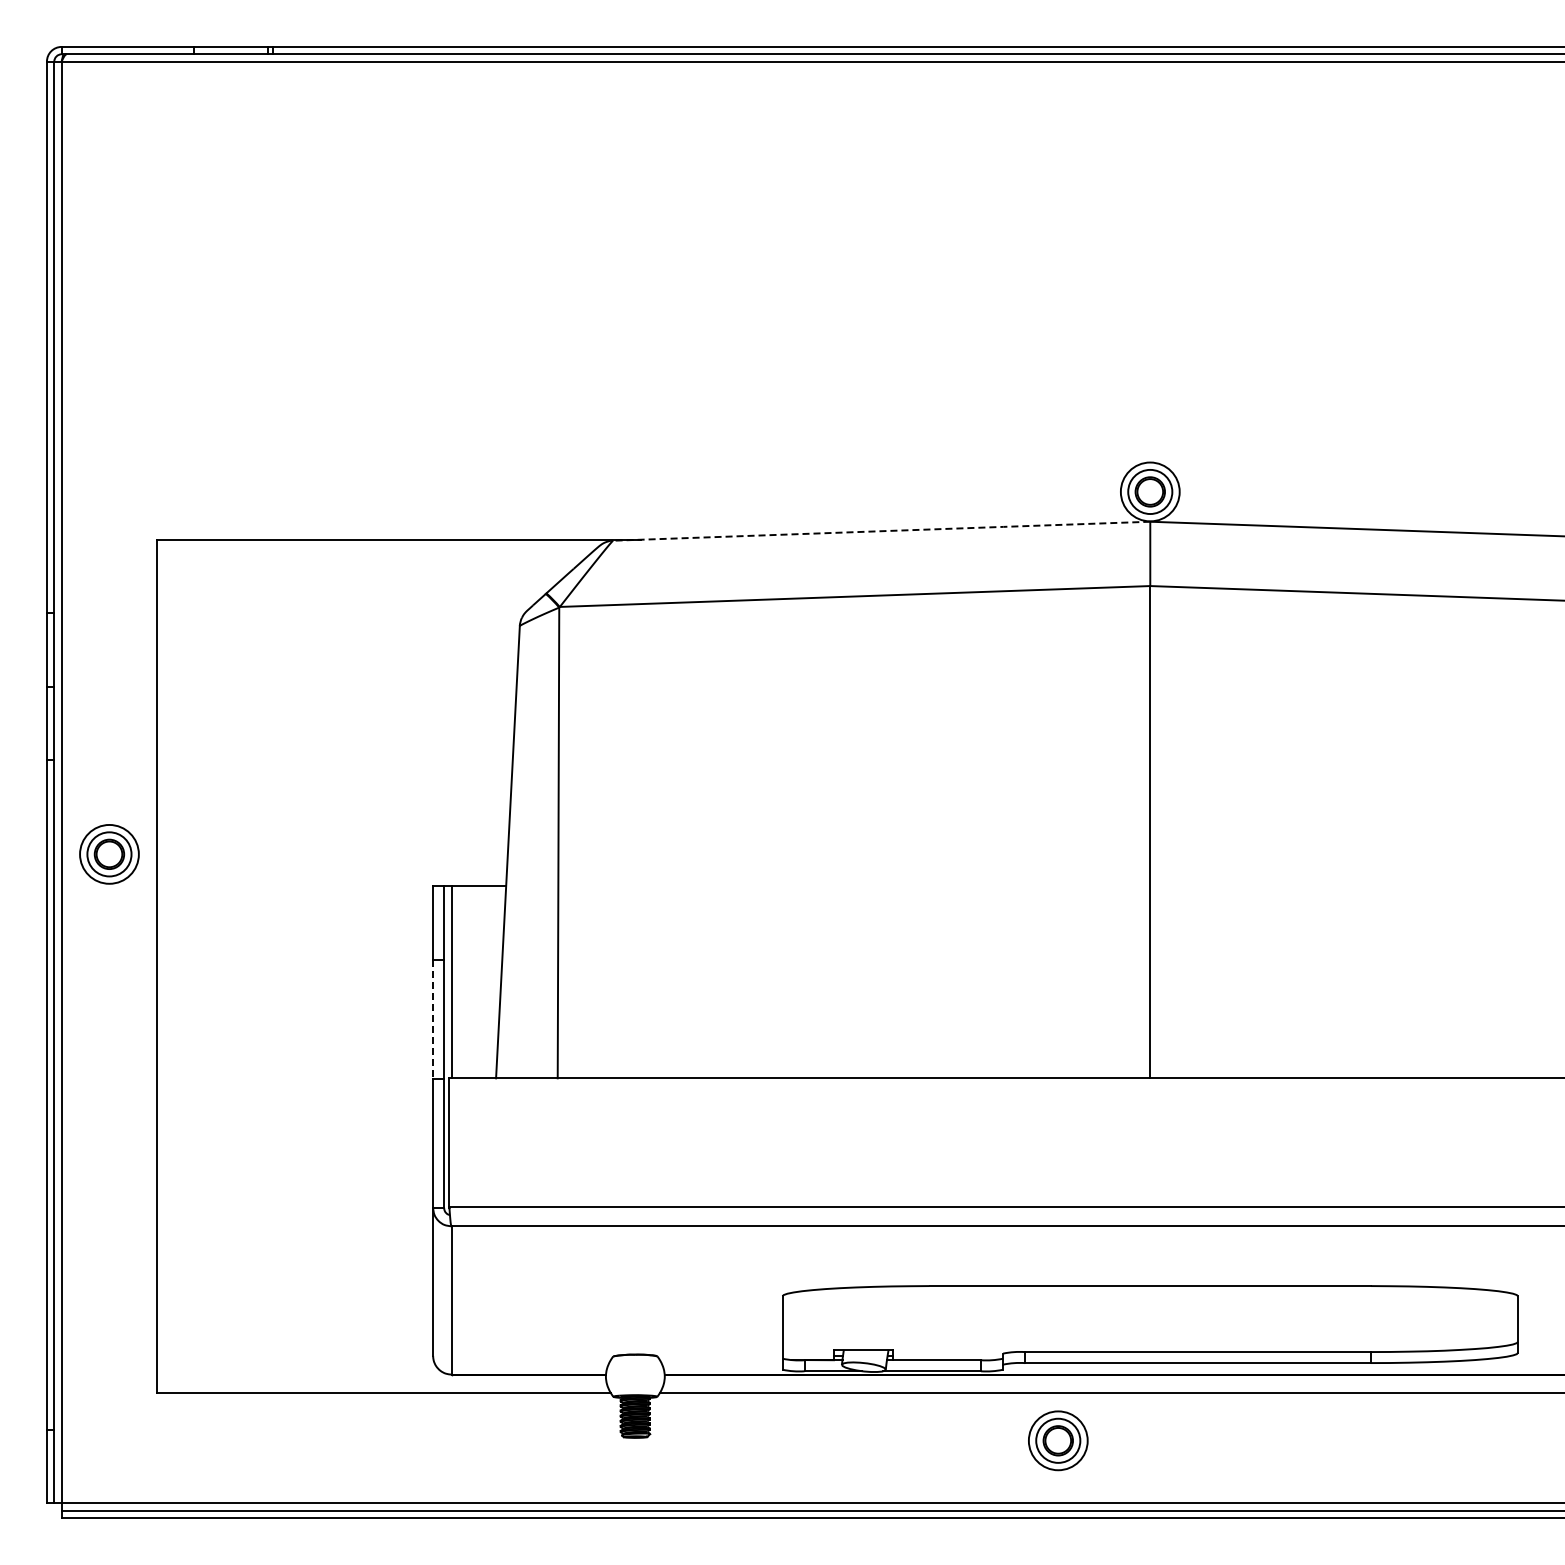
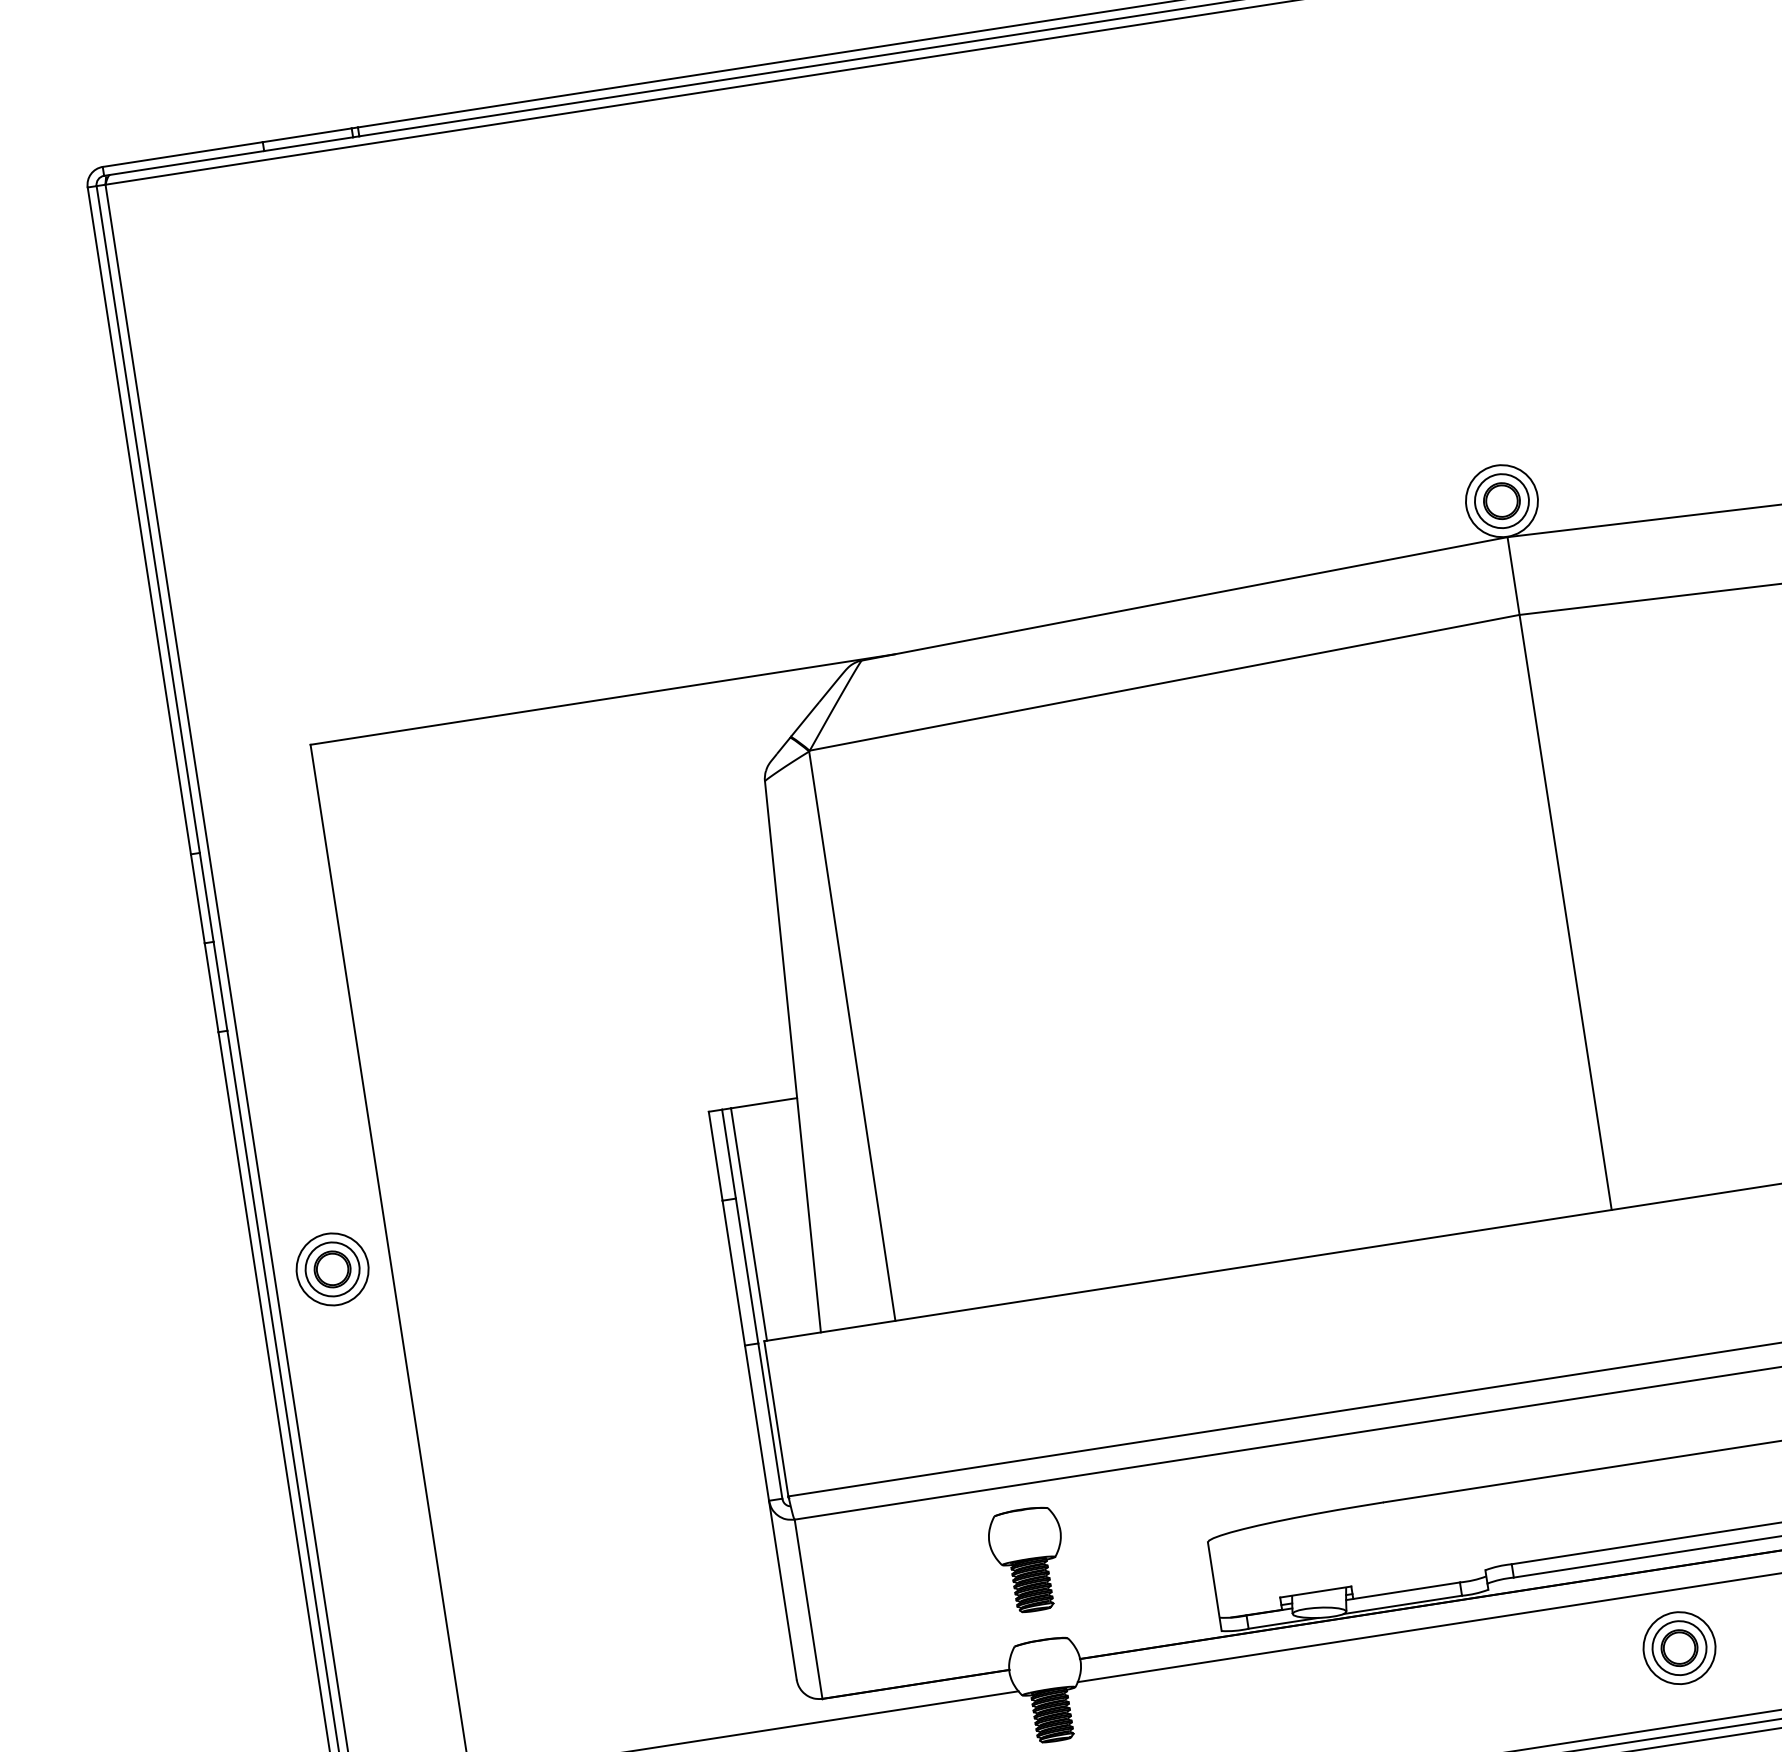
line: (881, 531) -> (1184, 599), dashed -> solid
part: (109, 854) -> (332, 1269), moved
line: (433, 1019) -> (734, 1272), dashed -> solid
part: (635, 1288) -> (1028, 1560), added
part: (1058, 1440) -> (1679, 1647), moved

